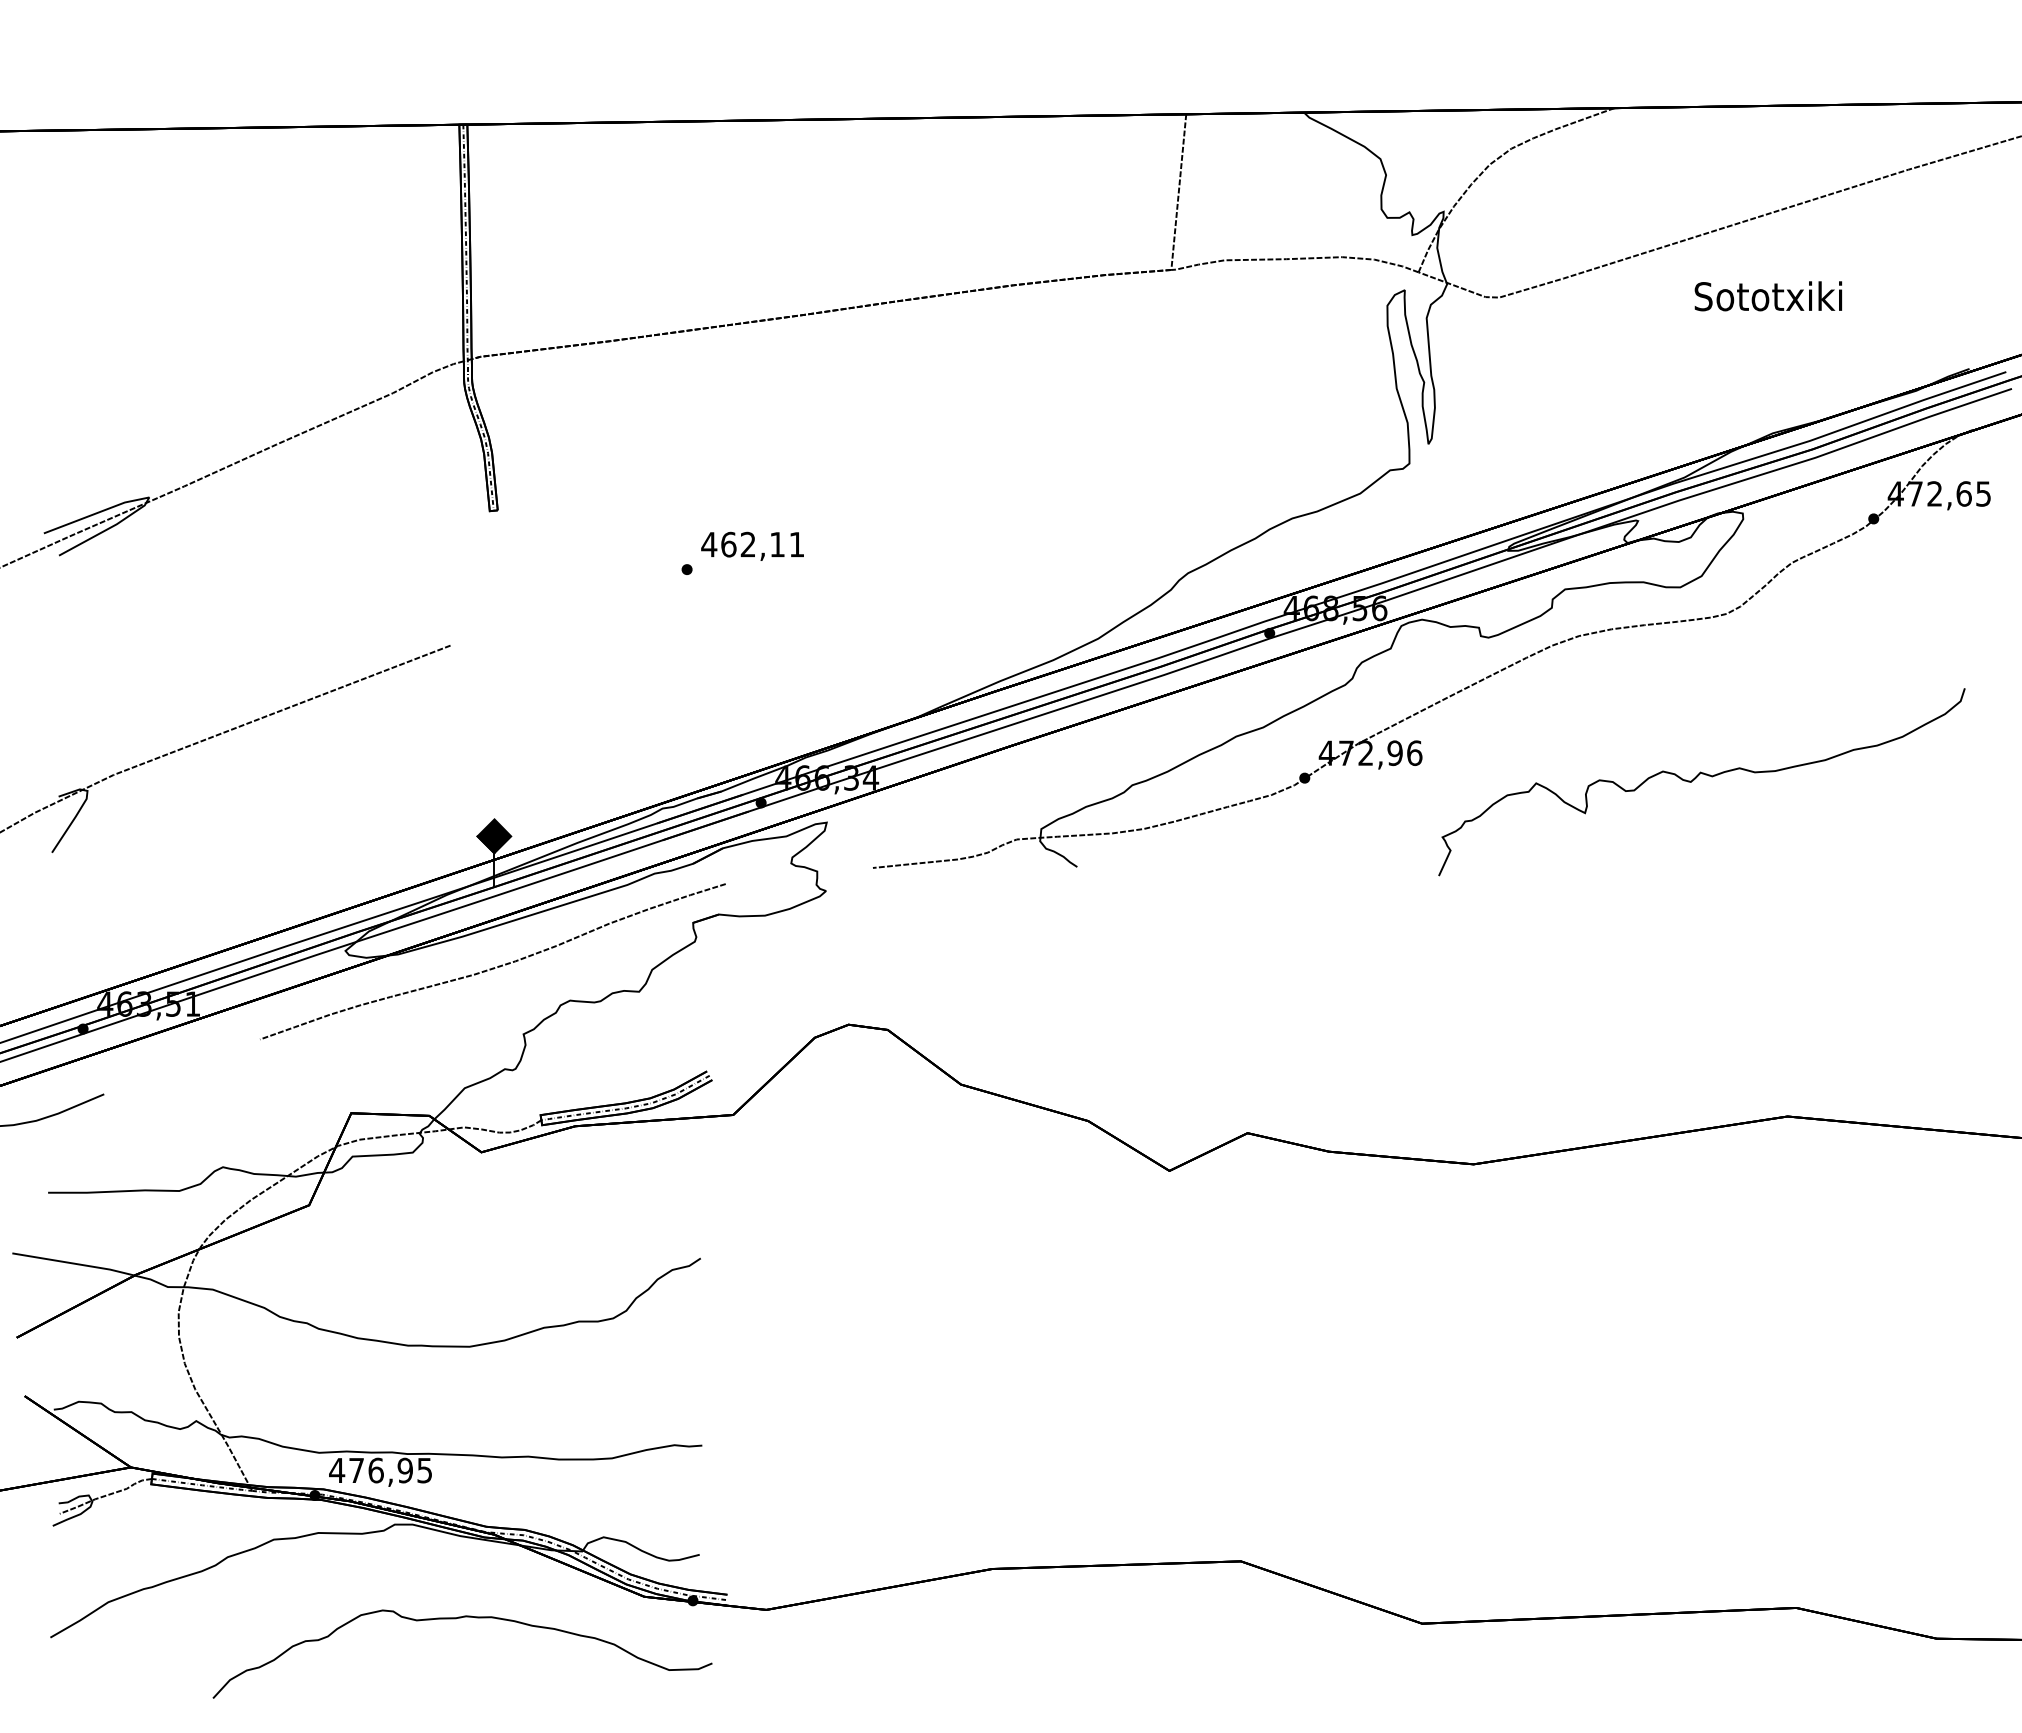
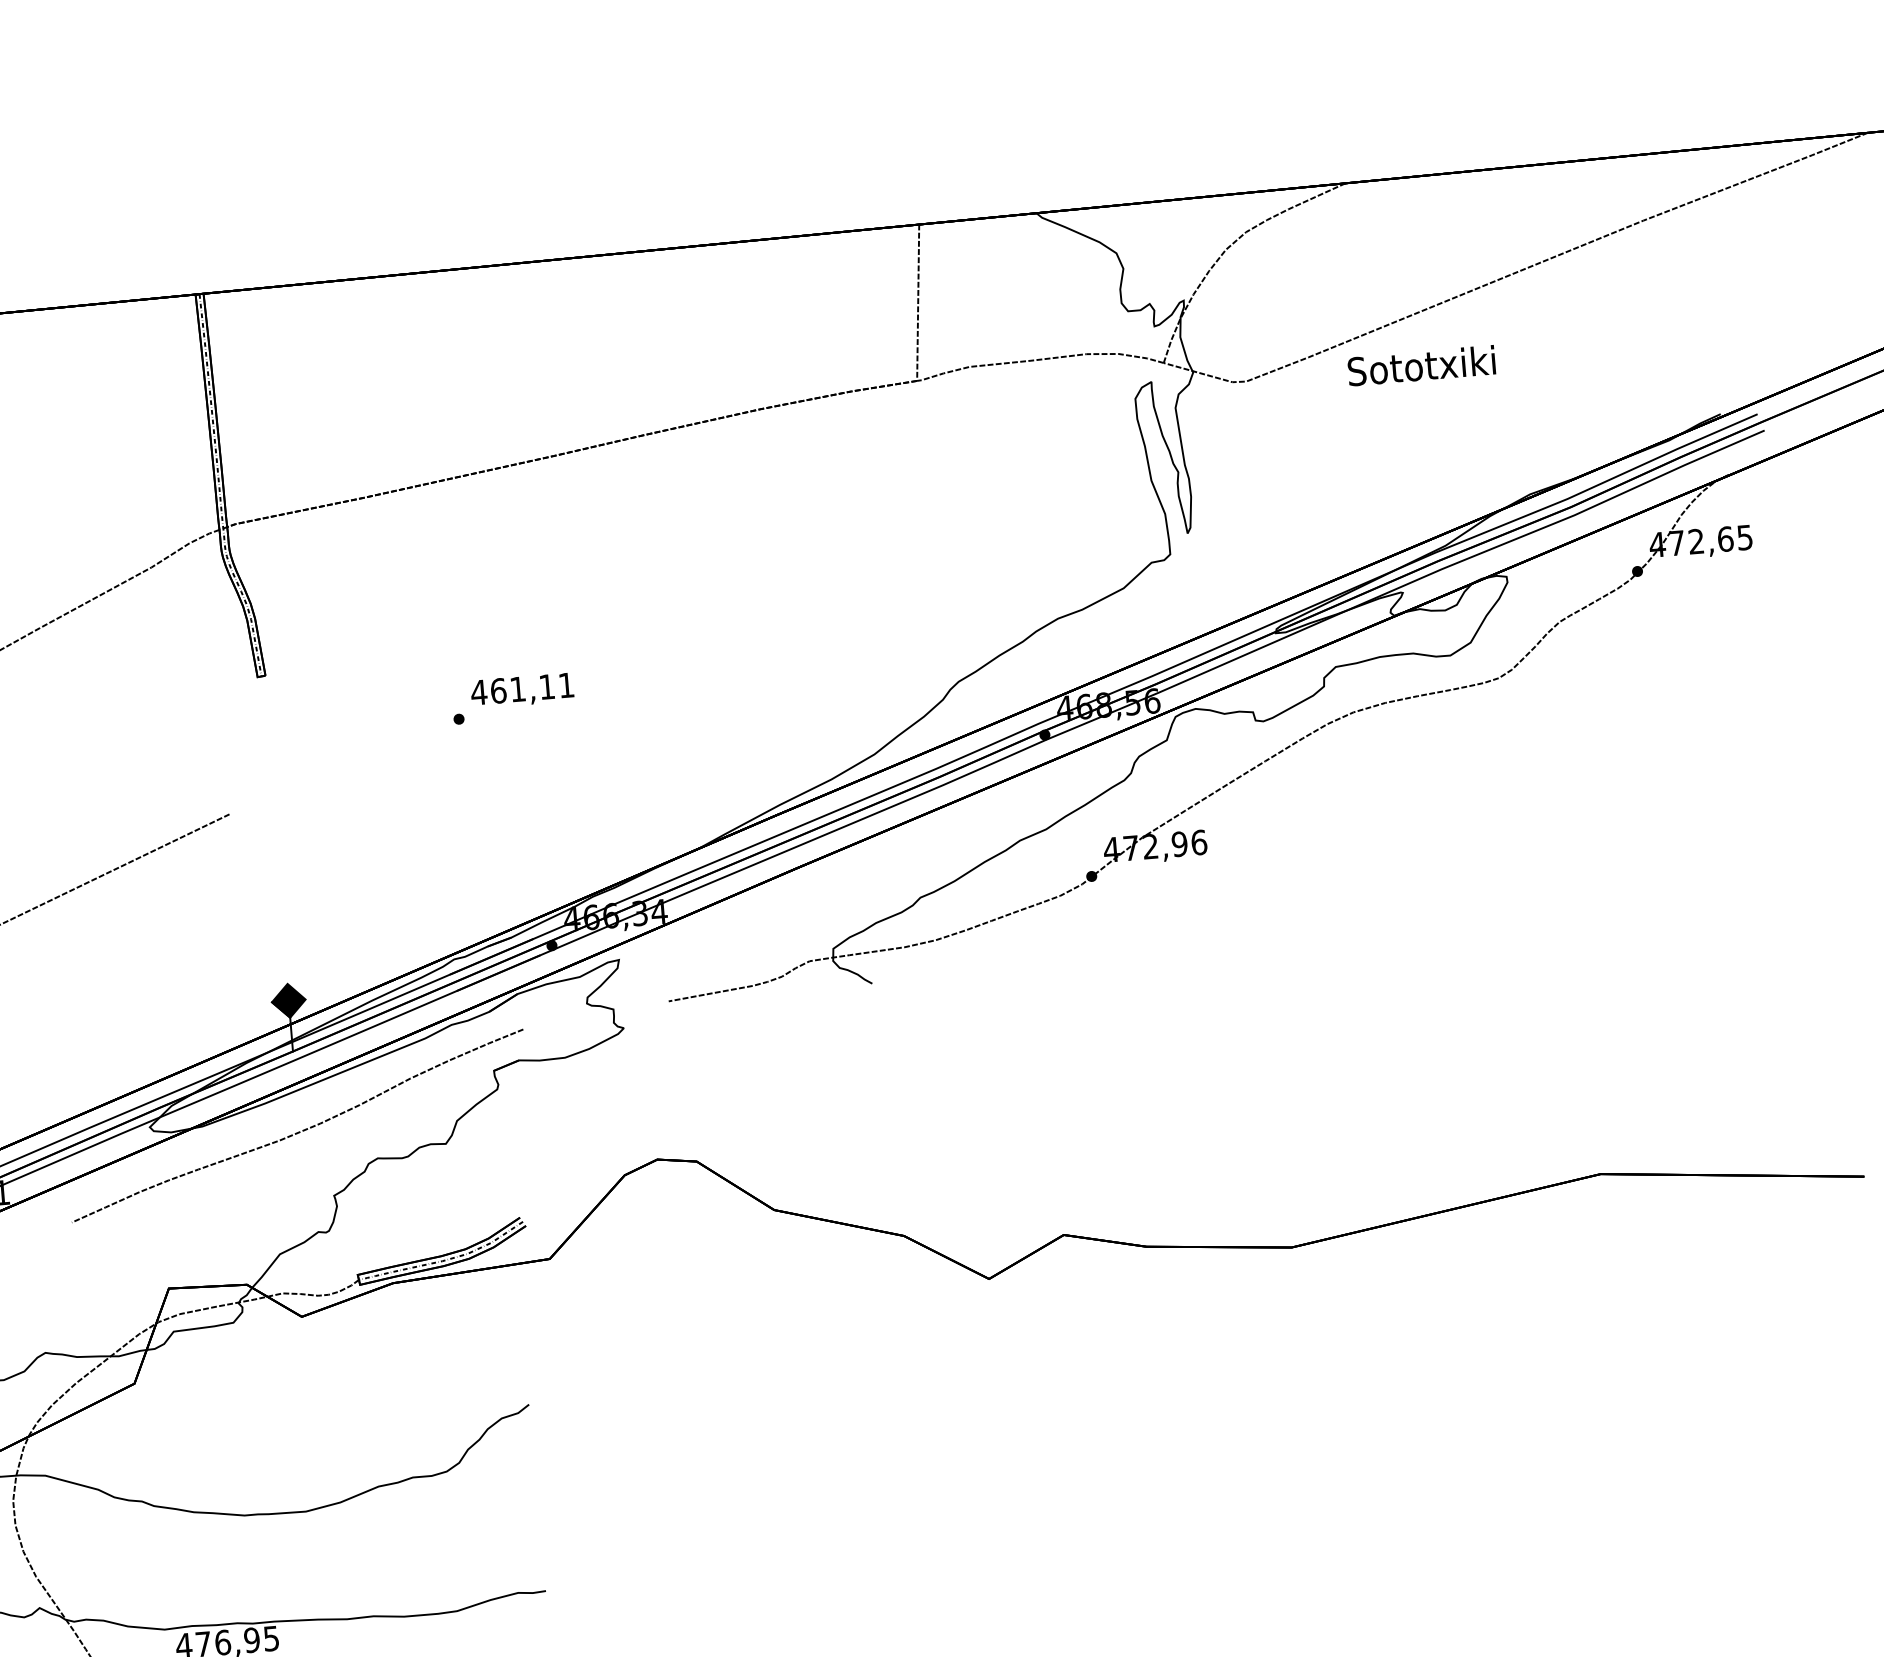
text: (1768, 296) -> (1421, 366), moved
text: (747, 544) -> (517, 689), 462,11 -> 461,11
curve: (1697, 777) -> (1483, 843), removed

